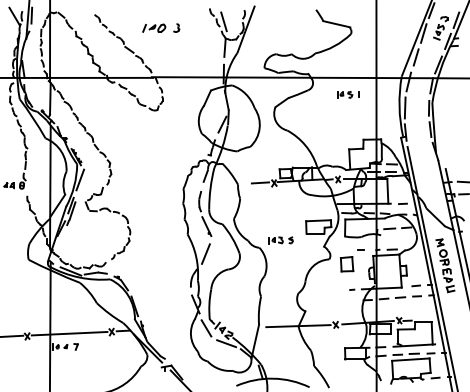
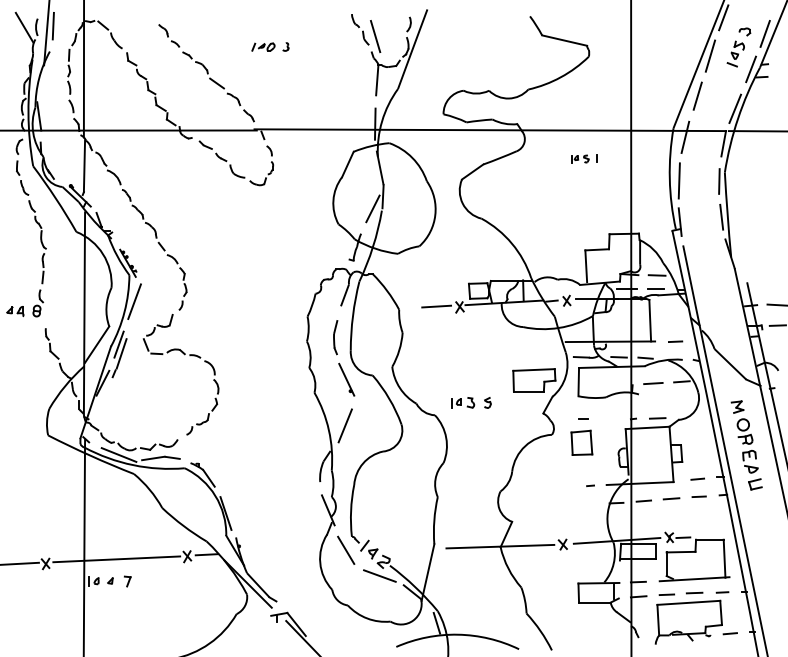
part: (161, 27) -> (270, 46), size x0.6
part: (348, 94) -> (584, 158), size x0.7
line: (360, 249) -> (582, 418), moved

